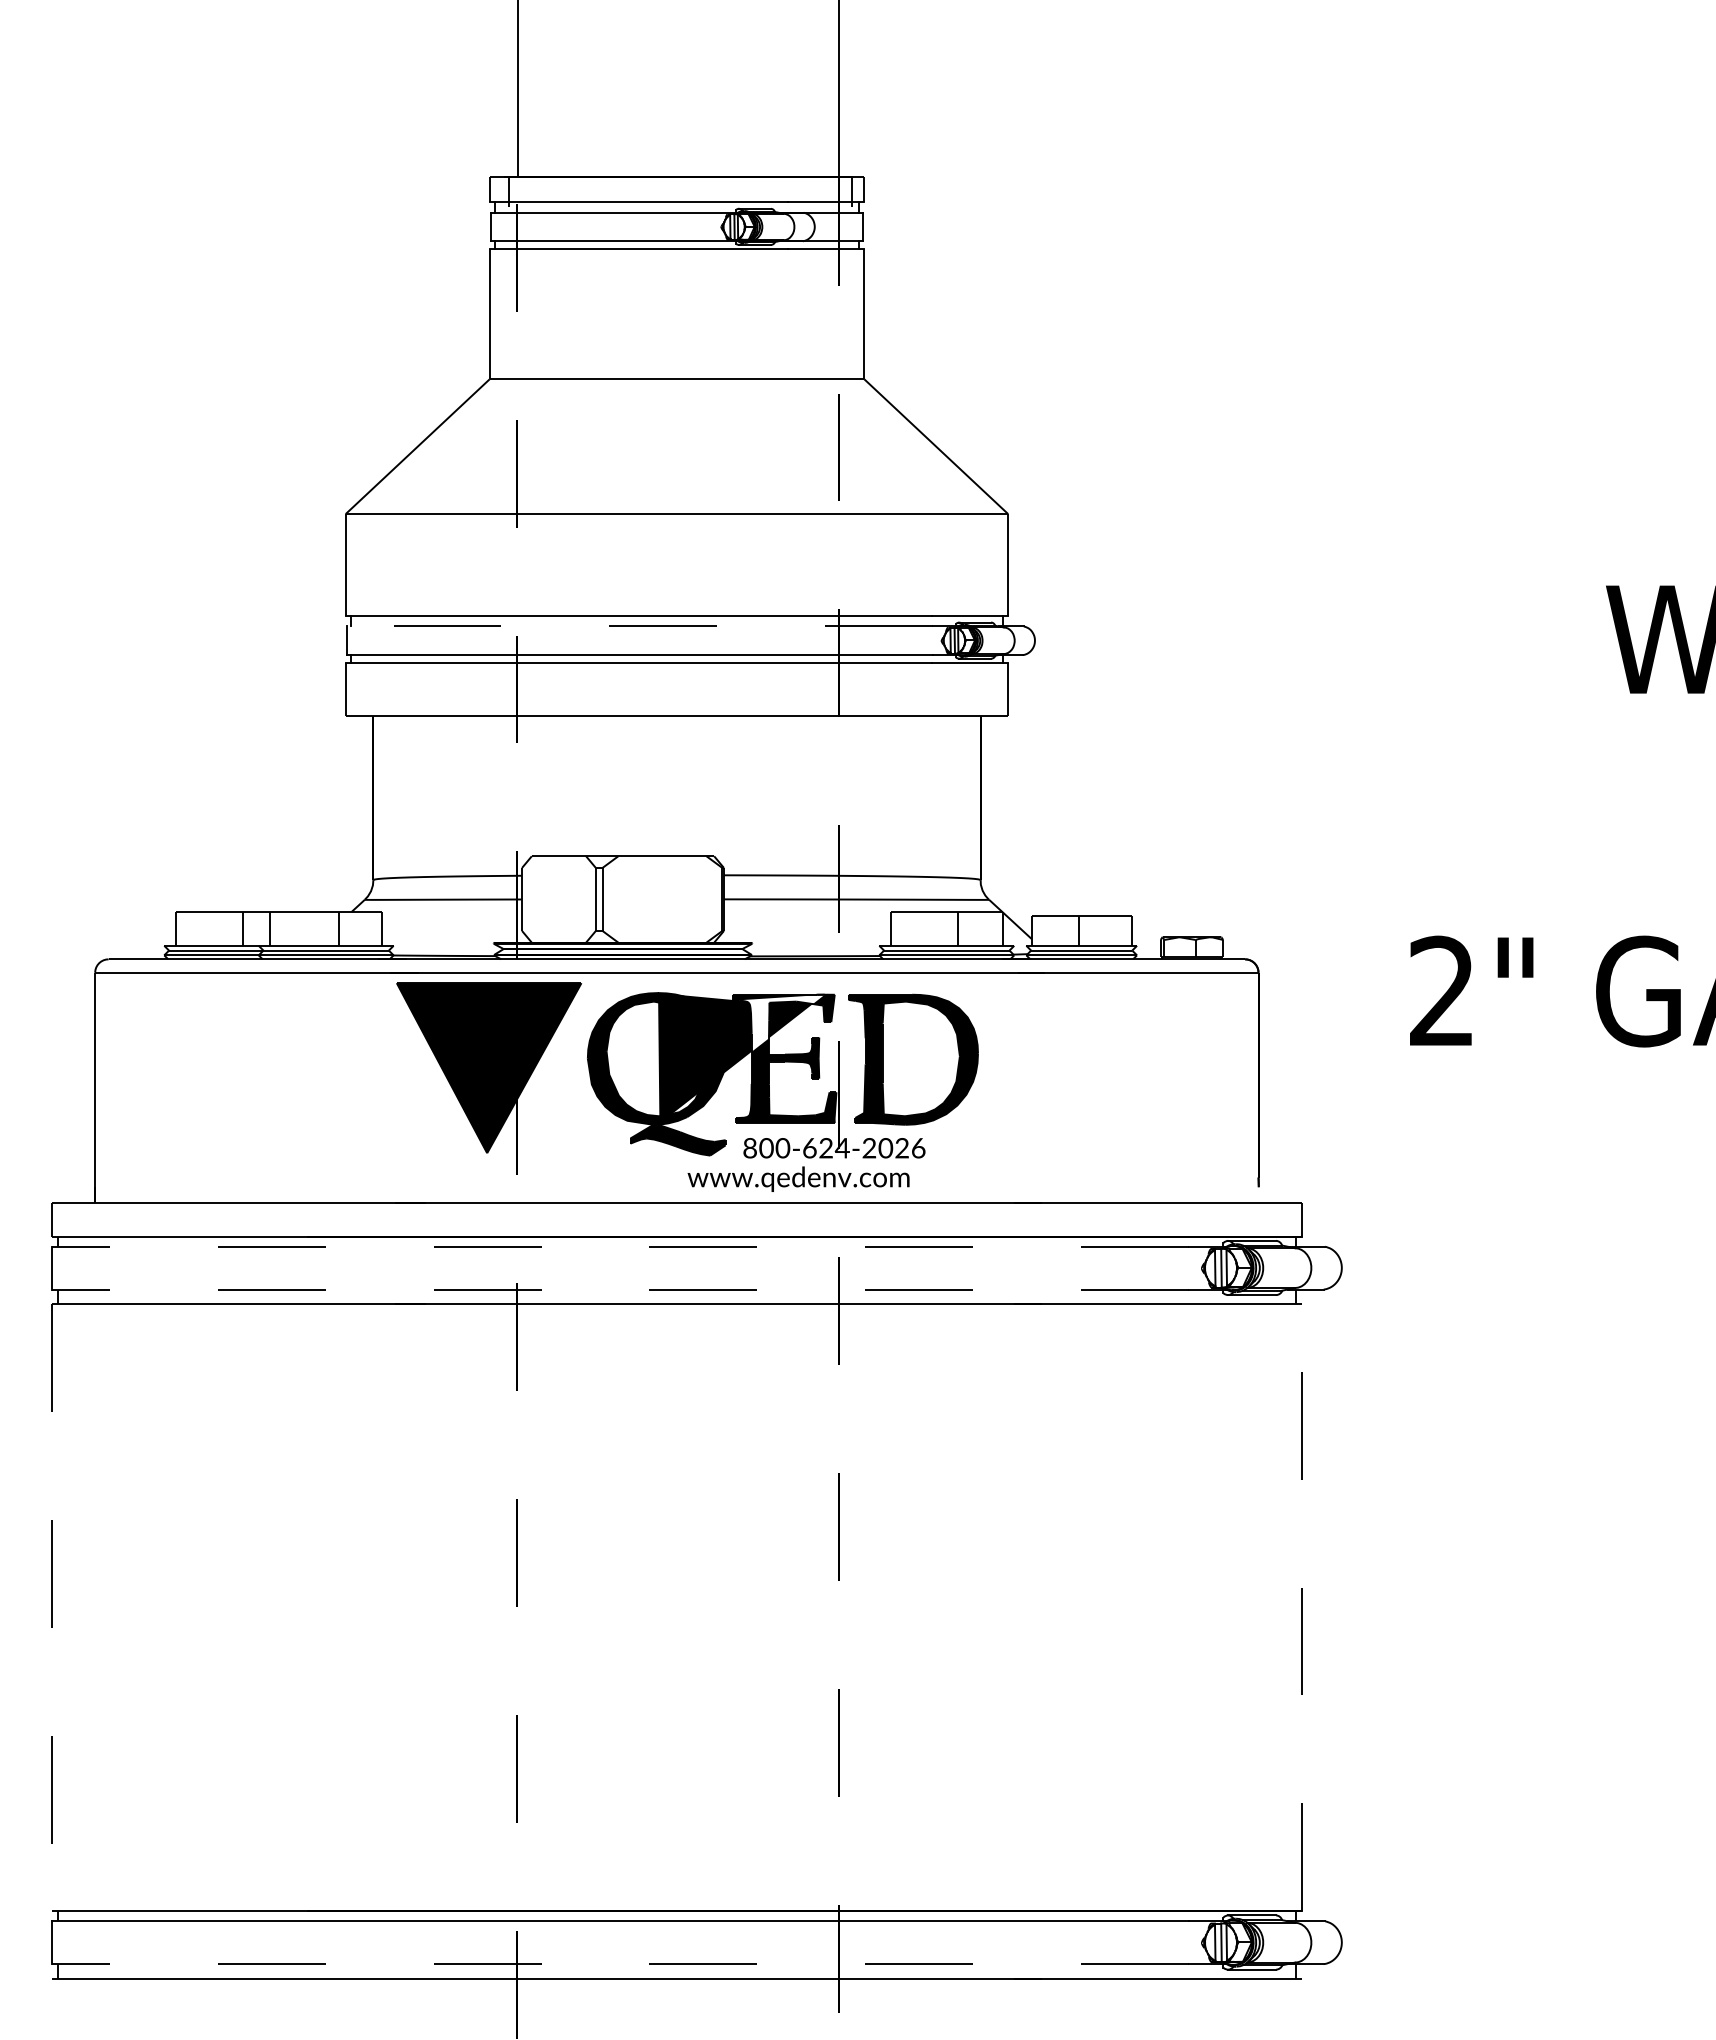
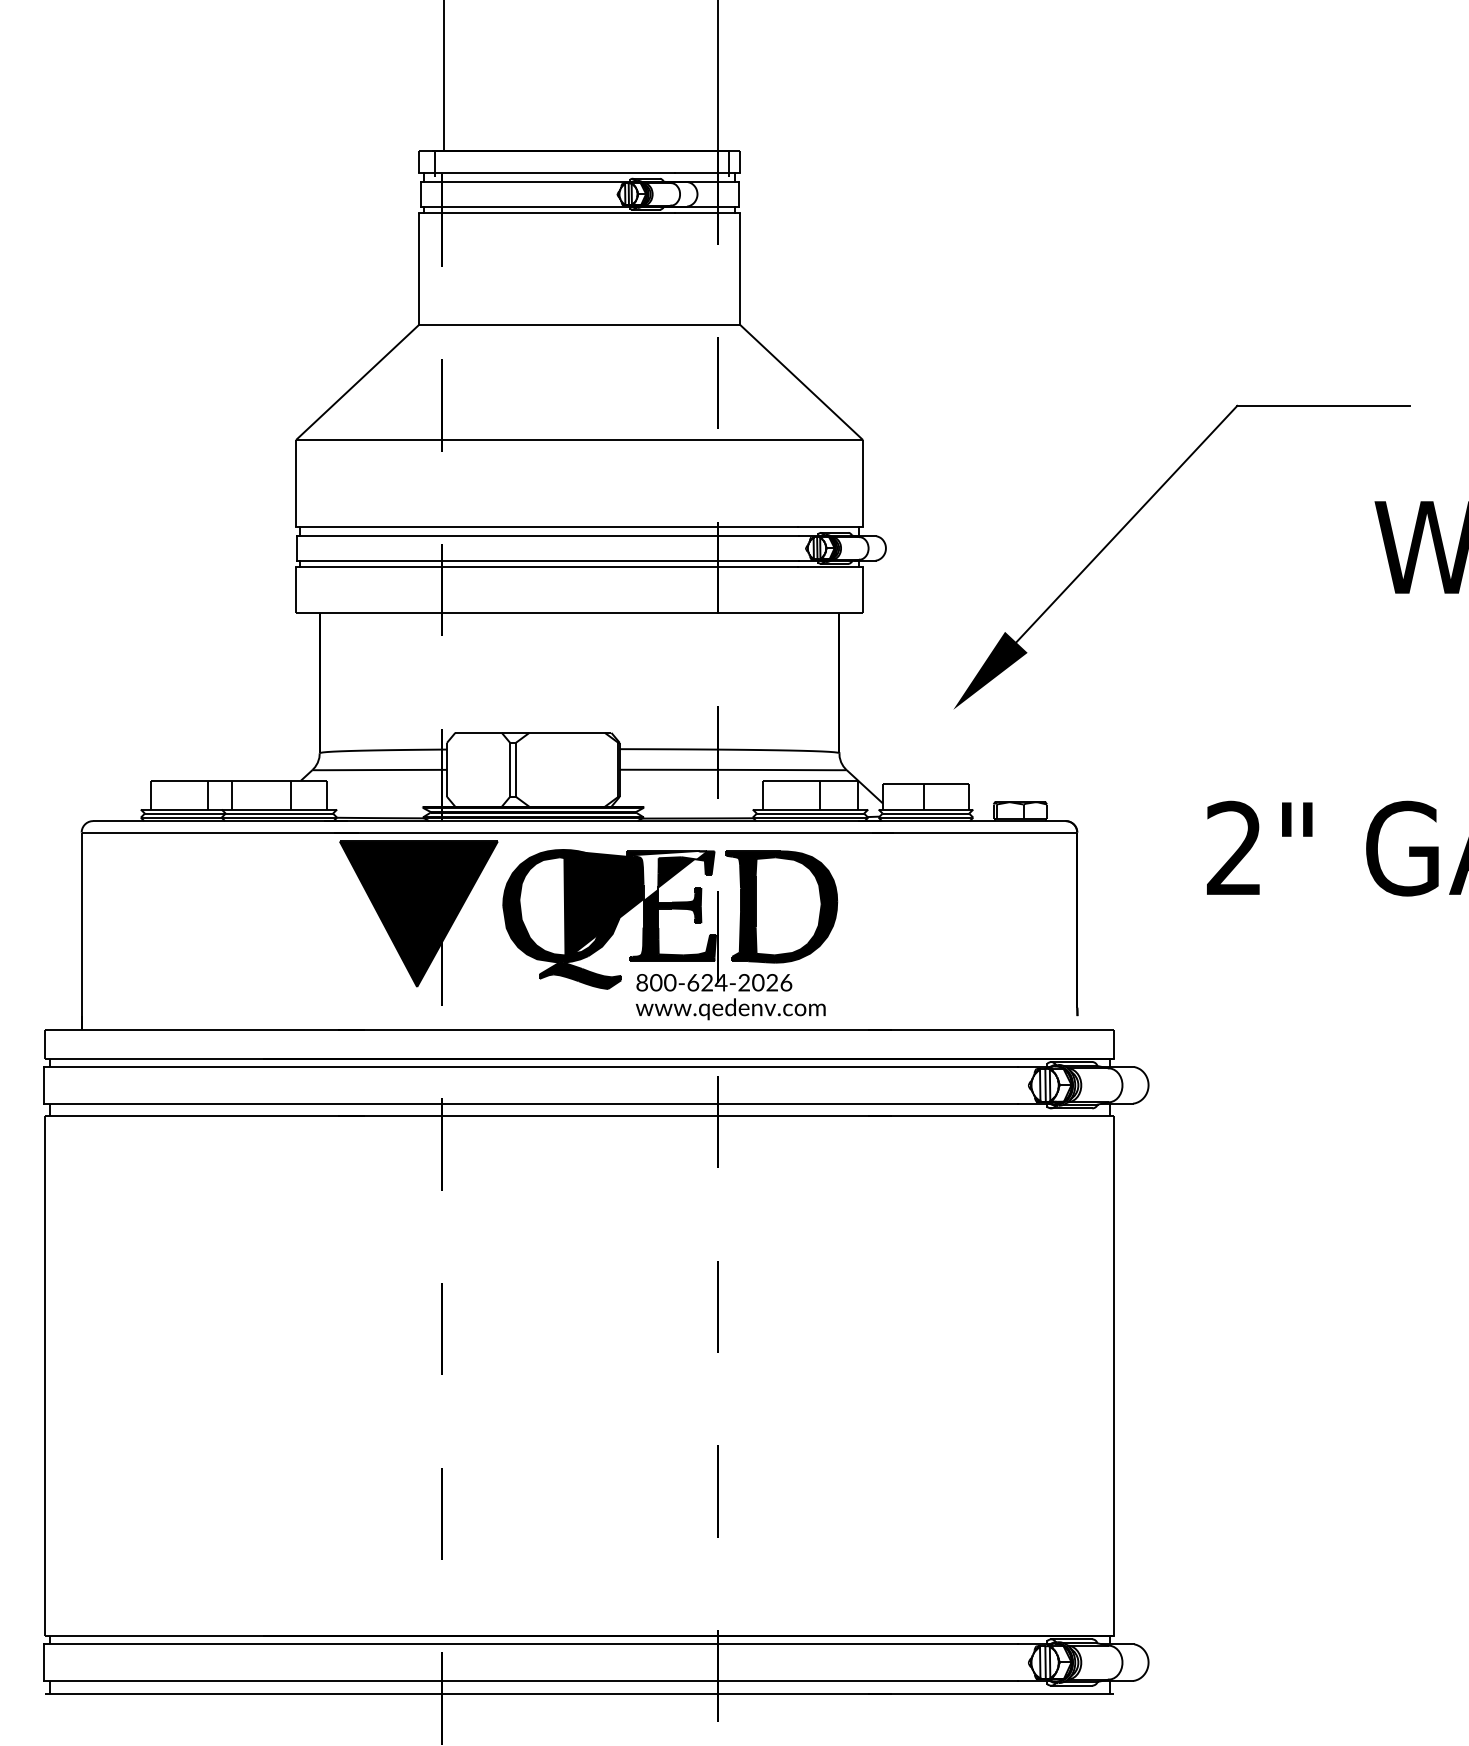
part: (1326, 603) -> (1135, 516), added
line: (640, 626) -> (548, 536), dashed -> solid
text: (798, 1178) -> (730, 1008), moved
line: (620, 1246) -> (531, 1066), dashed -> solid
line: (620, 1289) -> (531, 1103), dashed -> solid
line: (52, 1607) -> (45, 1375), dashed -> solid
line: (1301, 1607) -> (1114, 1375), dashed -> solid
line: (620, 1964) -> (531, 1681), dashed -> solid

